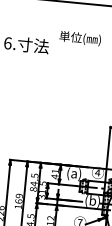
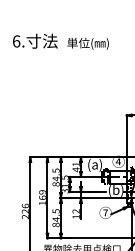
text: (79, 38) -> (87, 43), moved

